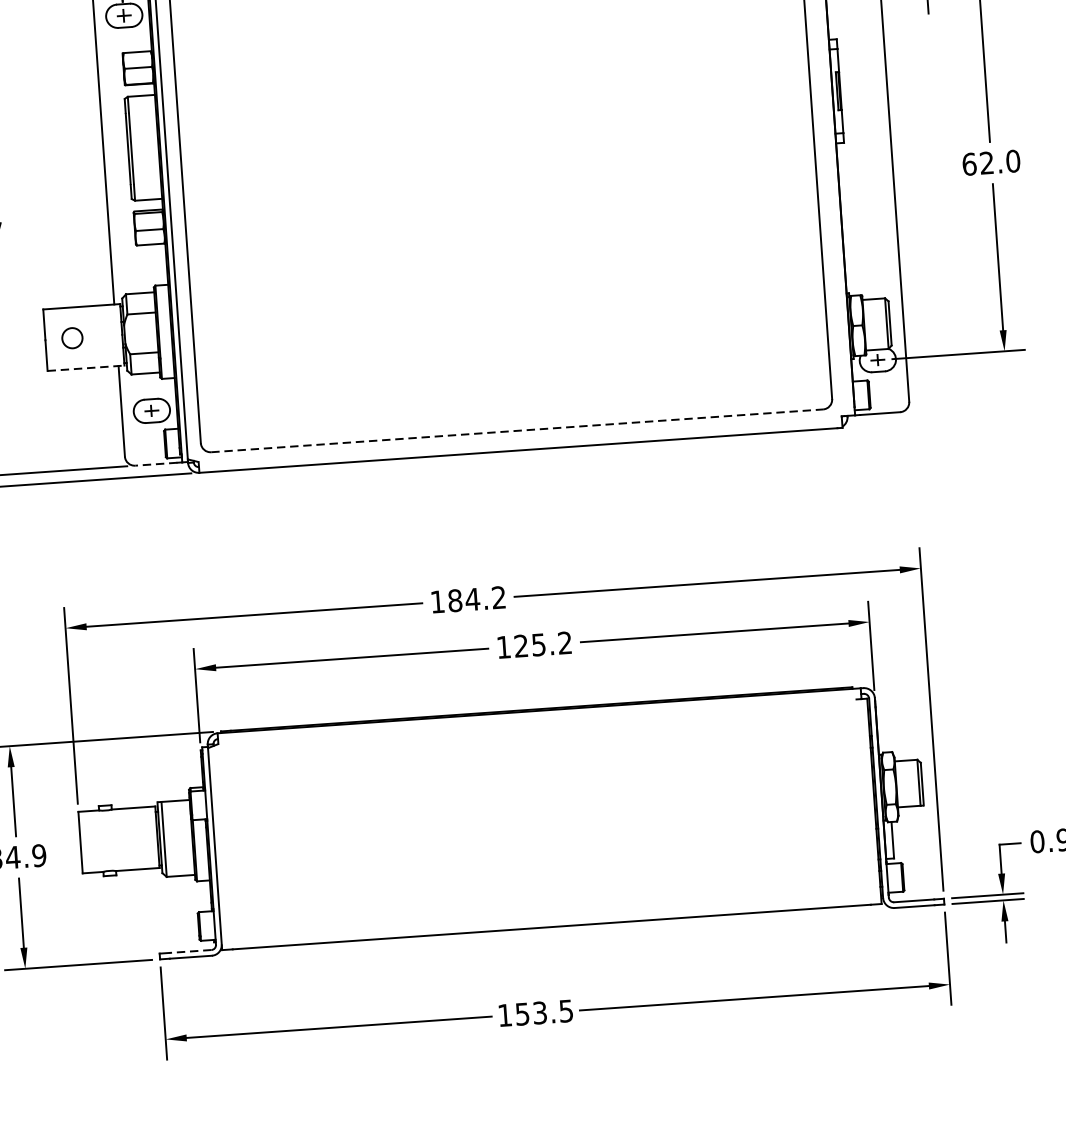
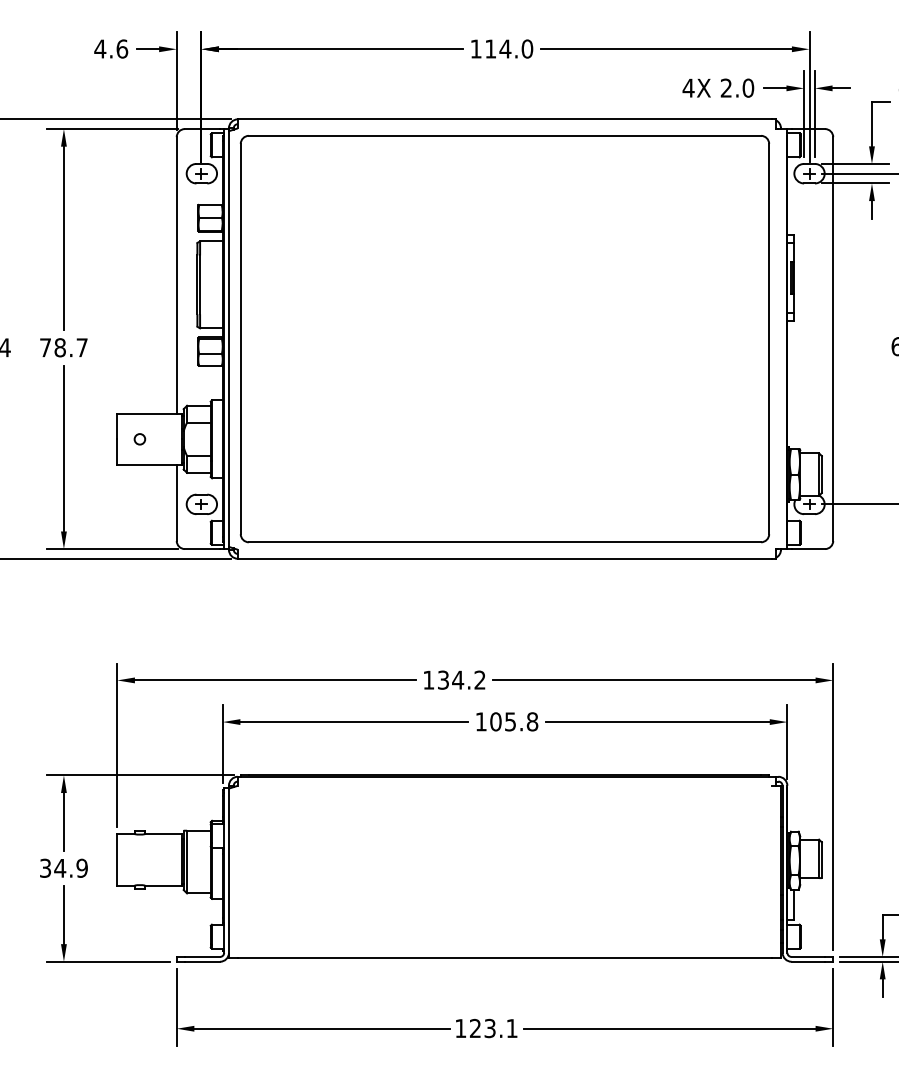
circle: (71, 338) -> (139, 439), size x0.62
line: (86, 368) -> (149, 465), dashed -> solid
line: (517, 431) -> (505, 542), dashed -> solid
line: (156, 464) -> (202, 549), dashed -> solid
text: (455, 599) -> (443, 679), 184.2 -> 134.2
text: (543, 644) -> (514, 721), 125.2 -> 105.8
line: (190, 950) -> (202, 956), dashed -> solid
text: (544, 1012) -> (493, 1028), 153.5 -> 123.1

